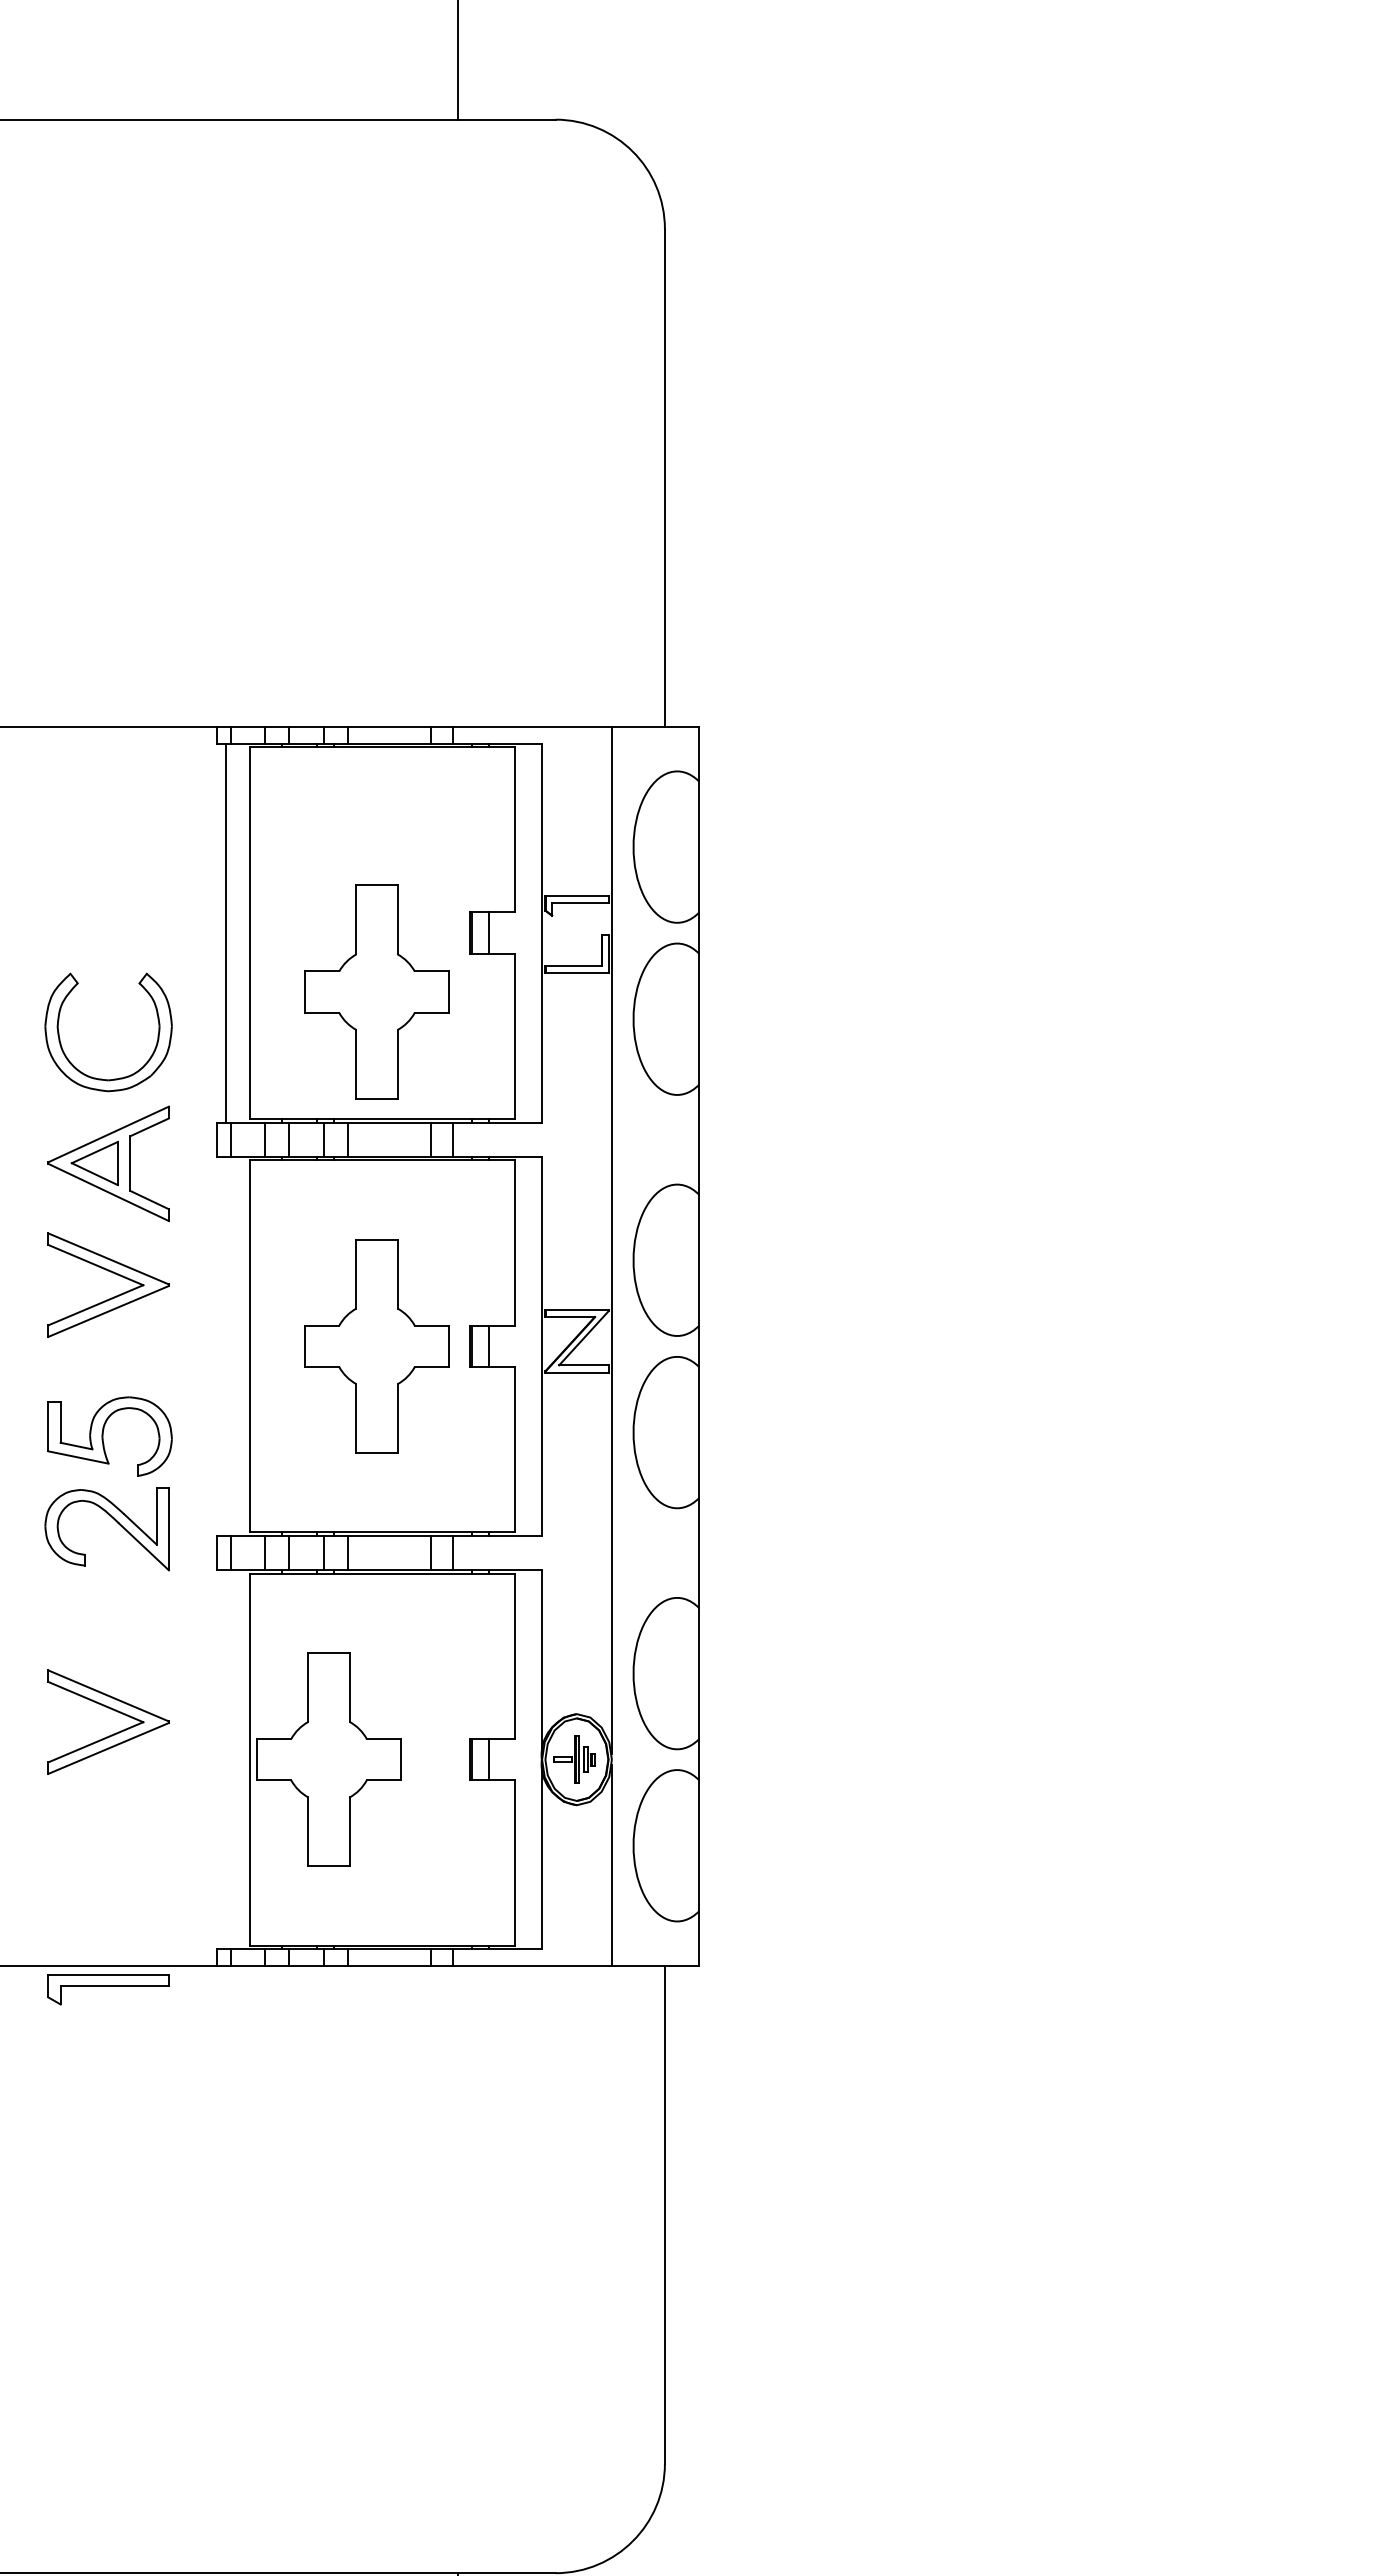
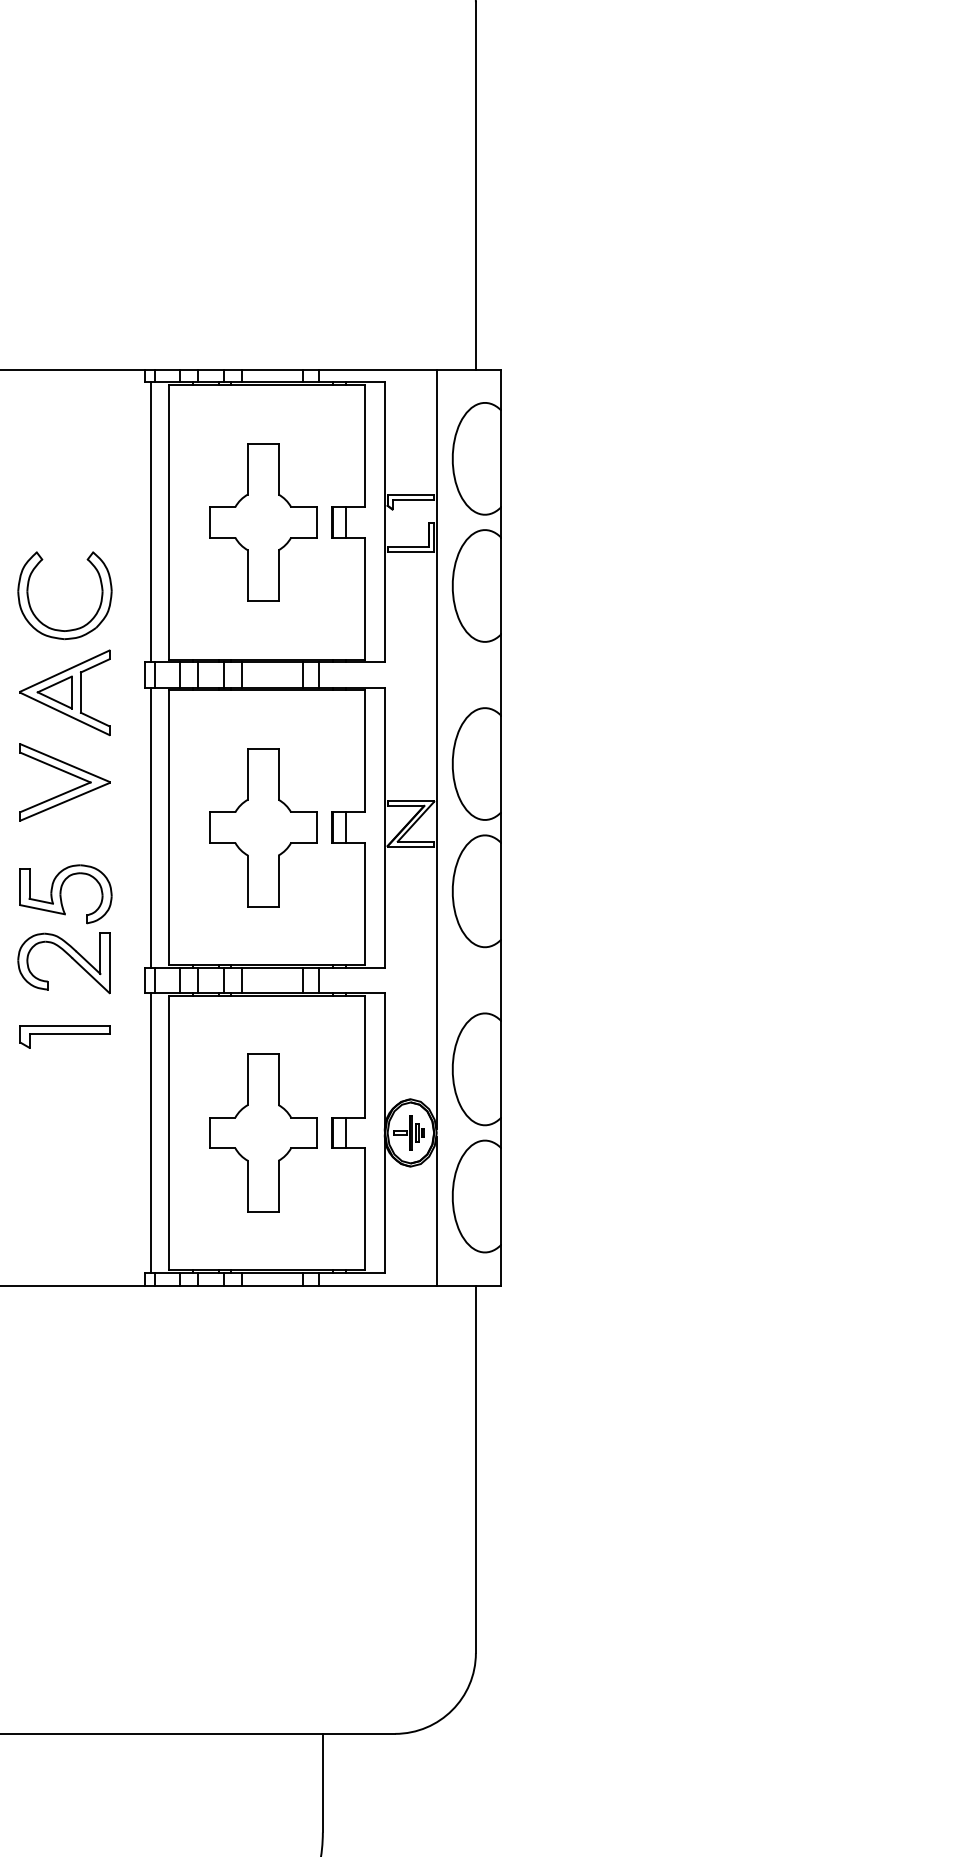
part: (376, 991) -> (262, 521), moved
line: (225, 1346) -> (151, 827), added
part: (112, 1710) -> (67, 1096), removed
line: (225, 1759) -> (151, 1132), added
part: (328, 1759) -> (262, 1132), moved
part: (108, 1989) -> (64, 1036), moved

